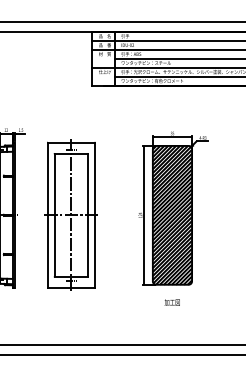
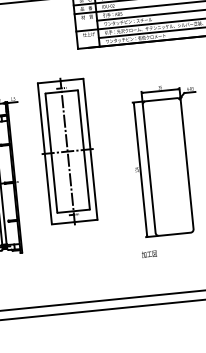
part: (70, 214) -> (66, 150), moved
hatch: (172, 214) -> (168, 166), removed
text: (171, 302) -> (148, 254), moved

